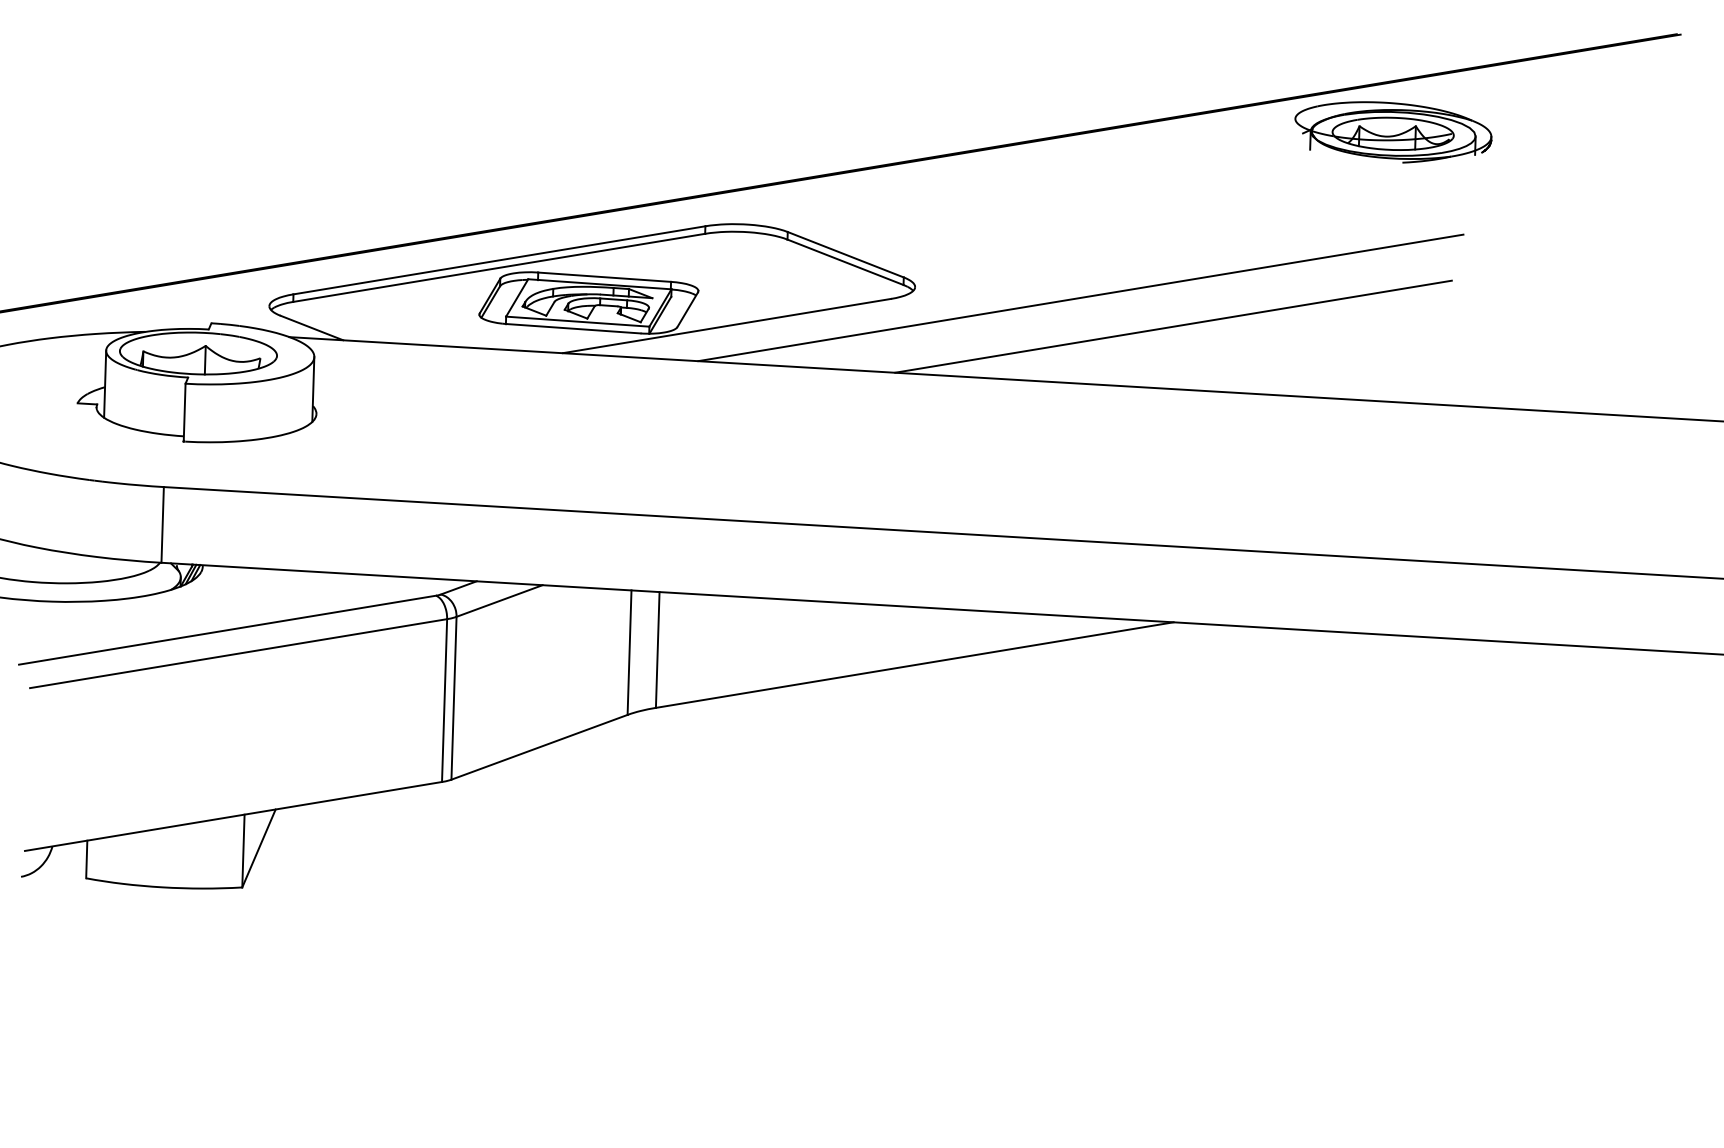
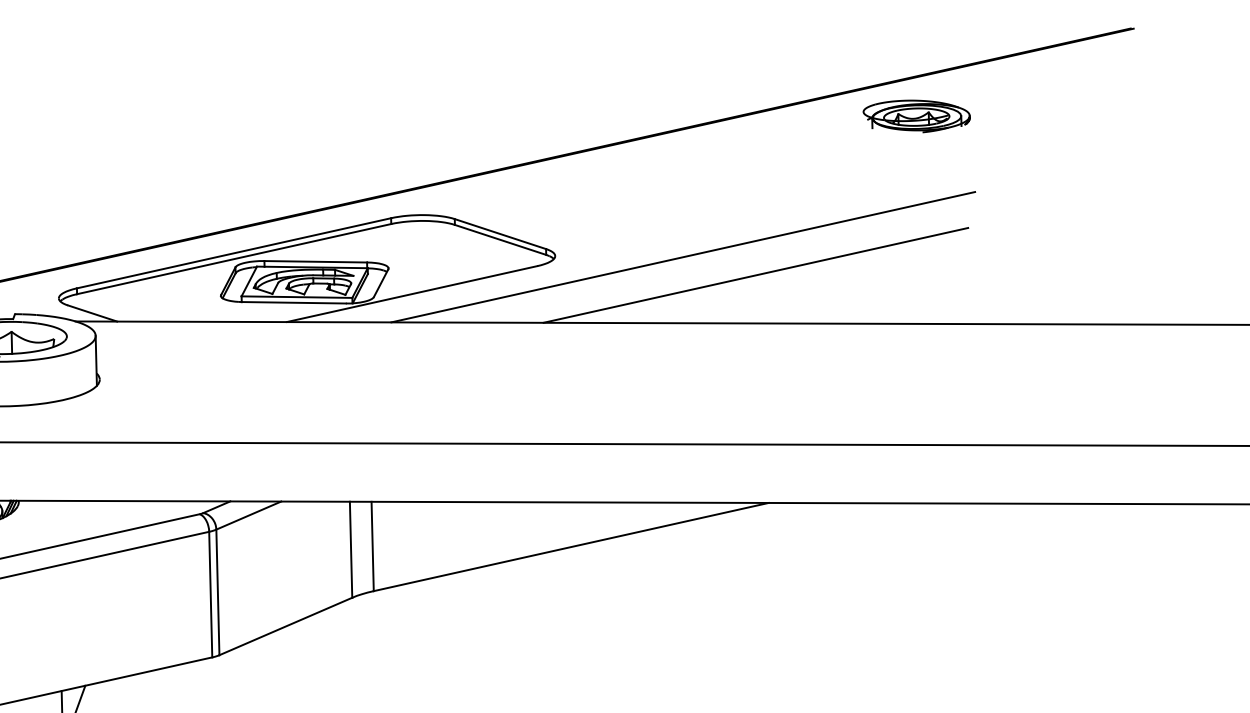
part: (1393, 132) -> (916, 116), size x0.7

